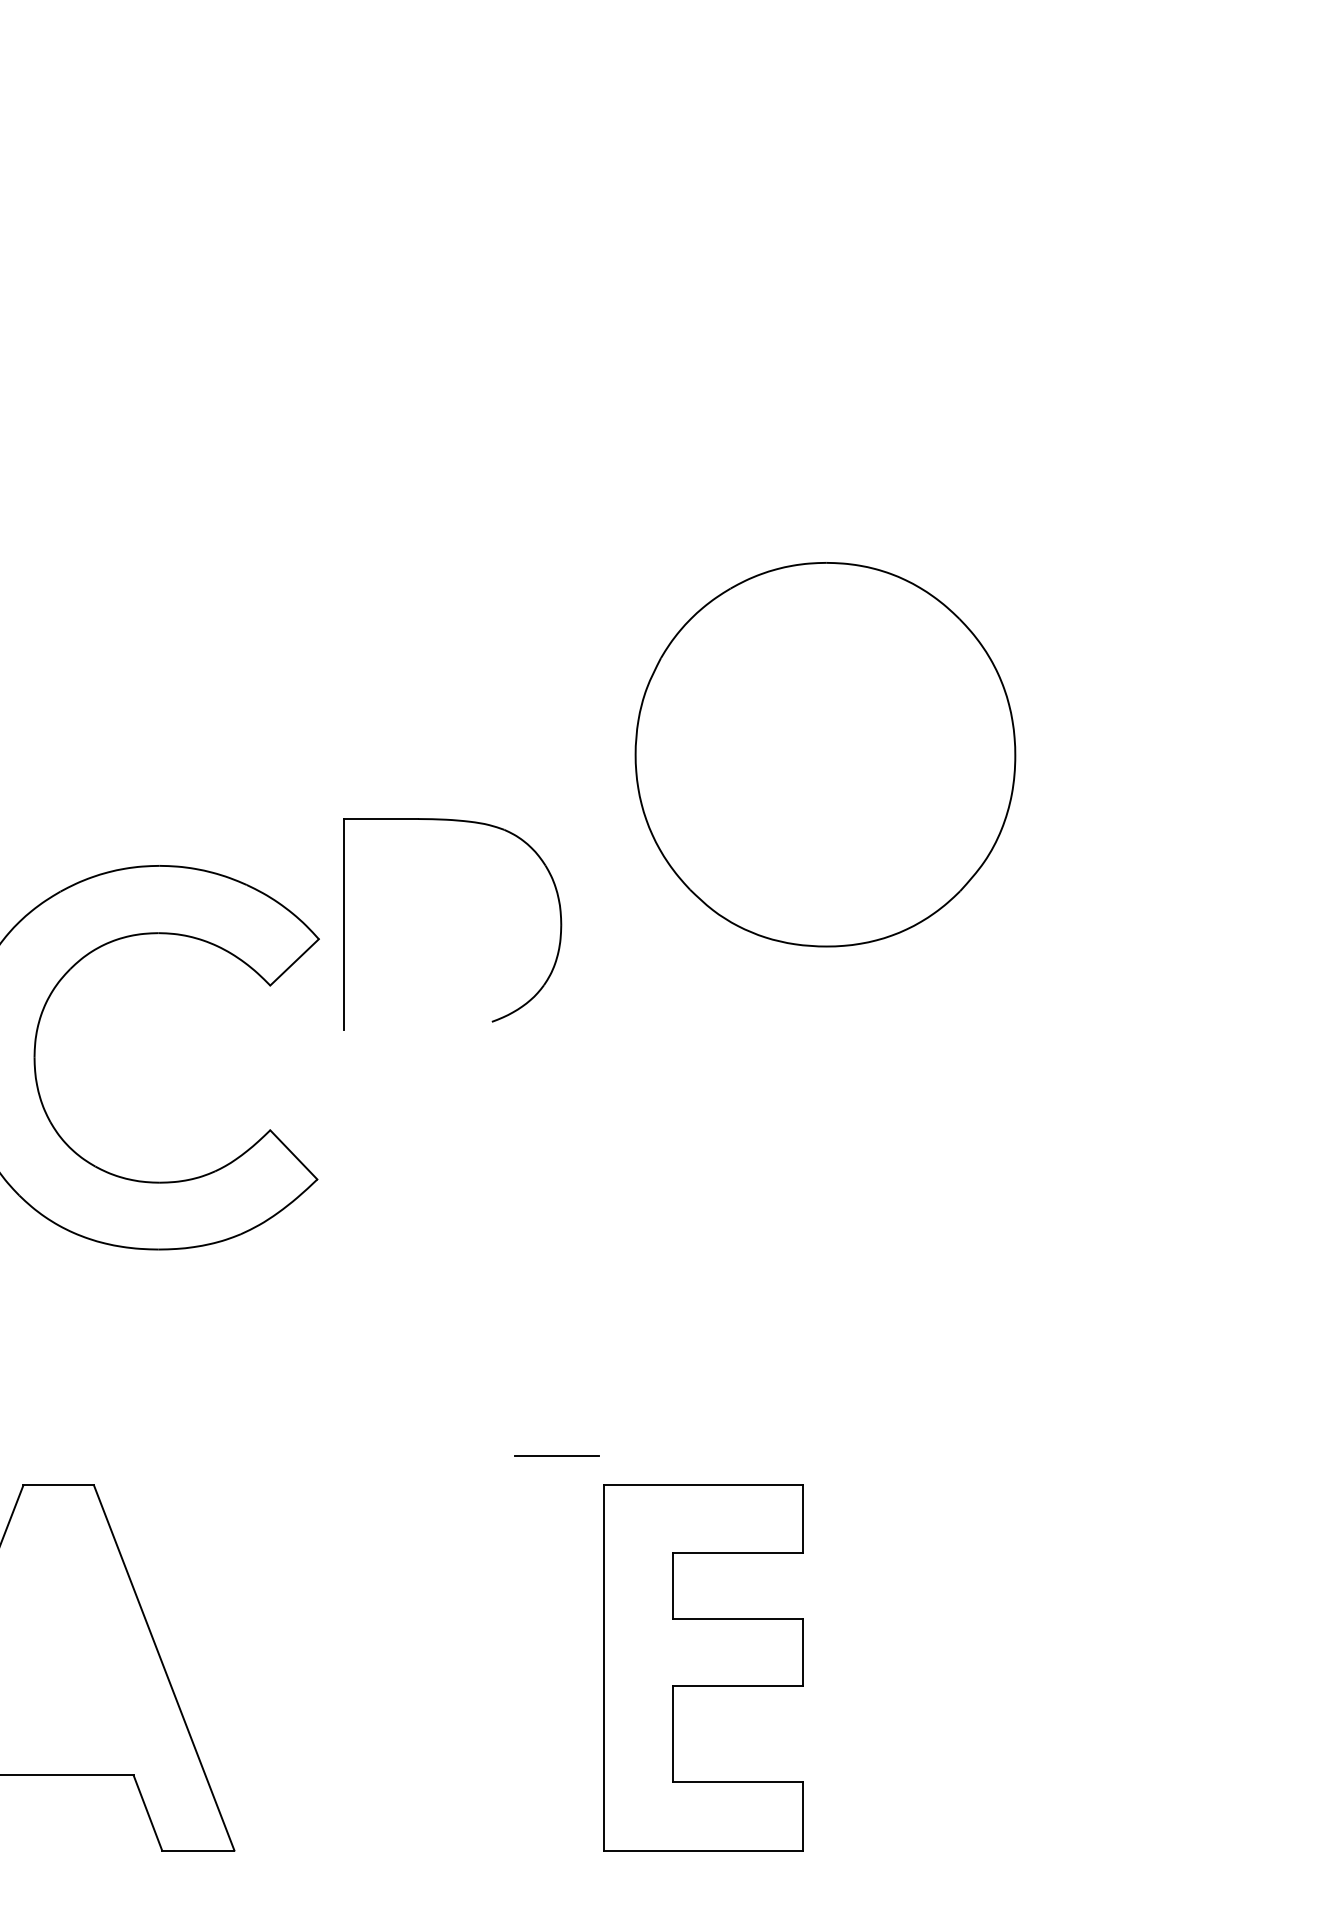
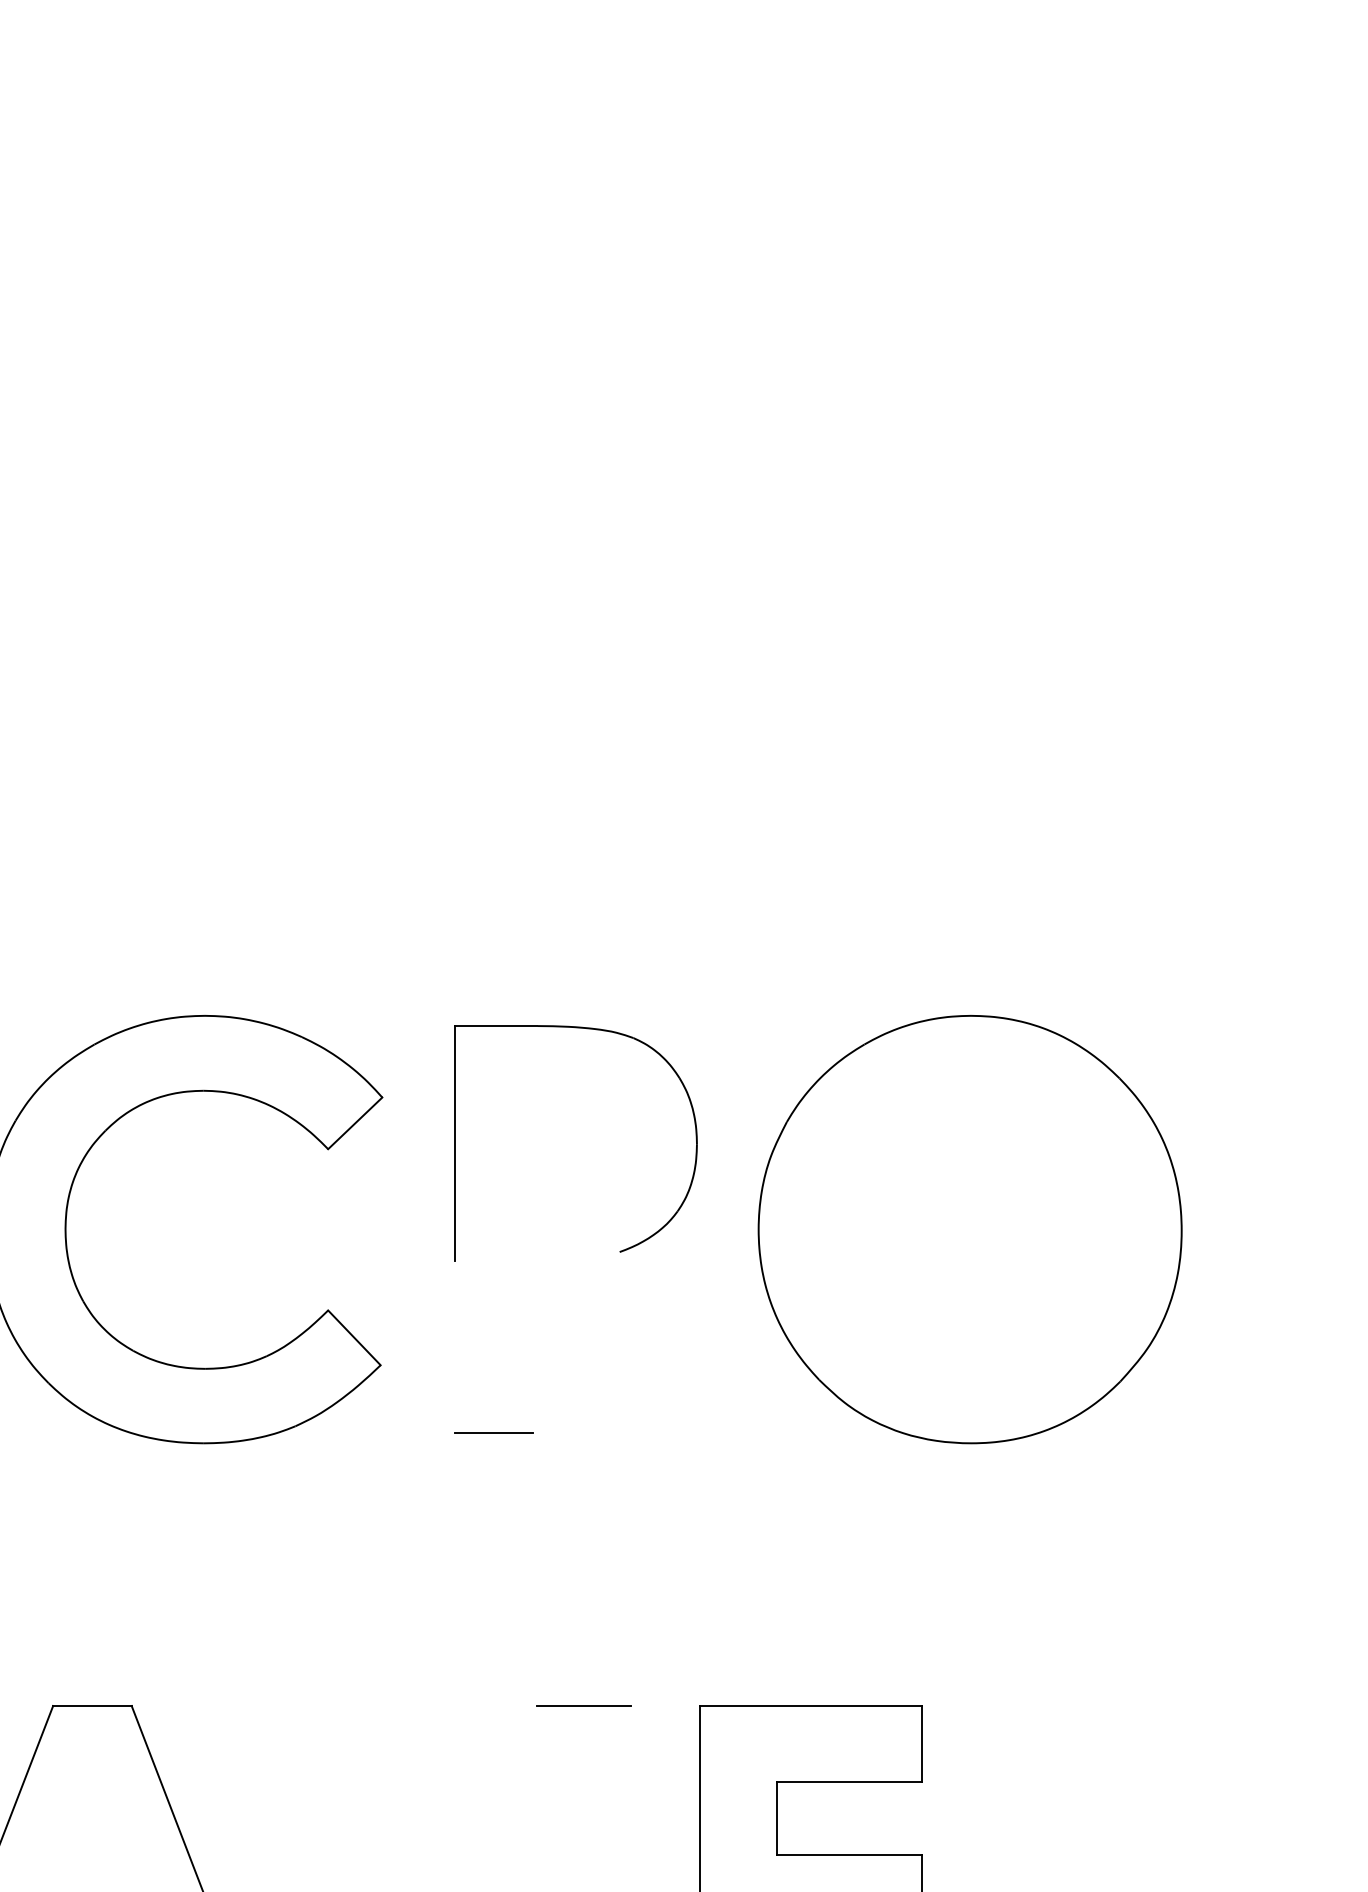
part: (825, 754) -> (970, 1229), moved
part: (465, 822) -> (590, 1029), moved
line: (418, 1239) -> (493, 1432), added
line: (556, 1455) -> (583, 1705), moved

